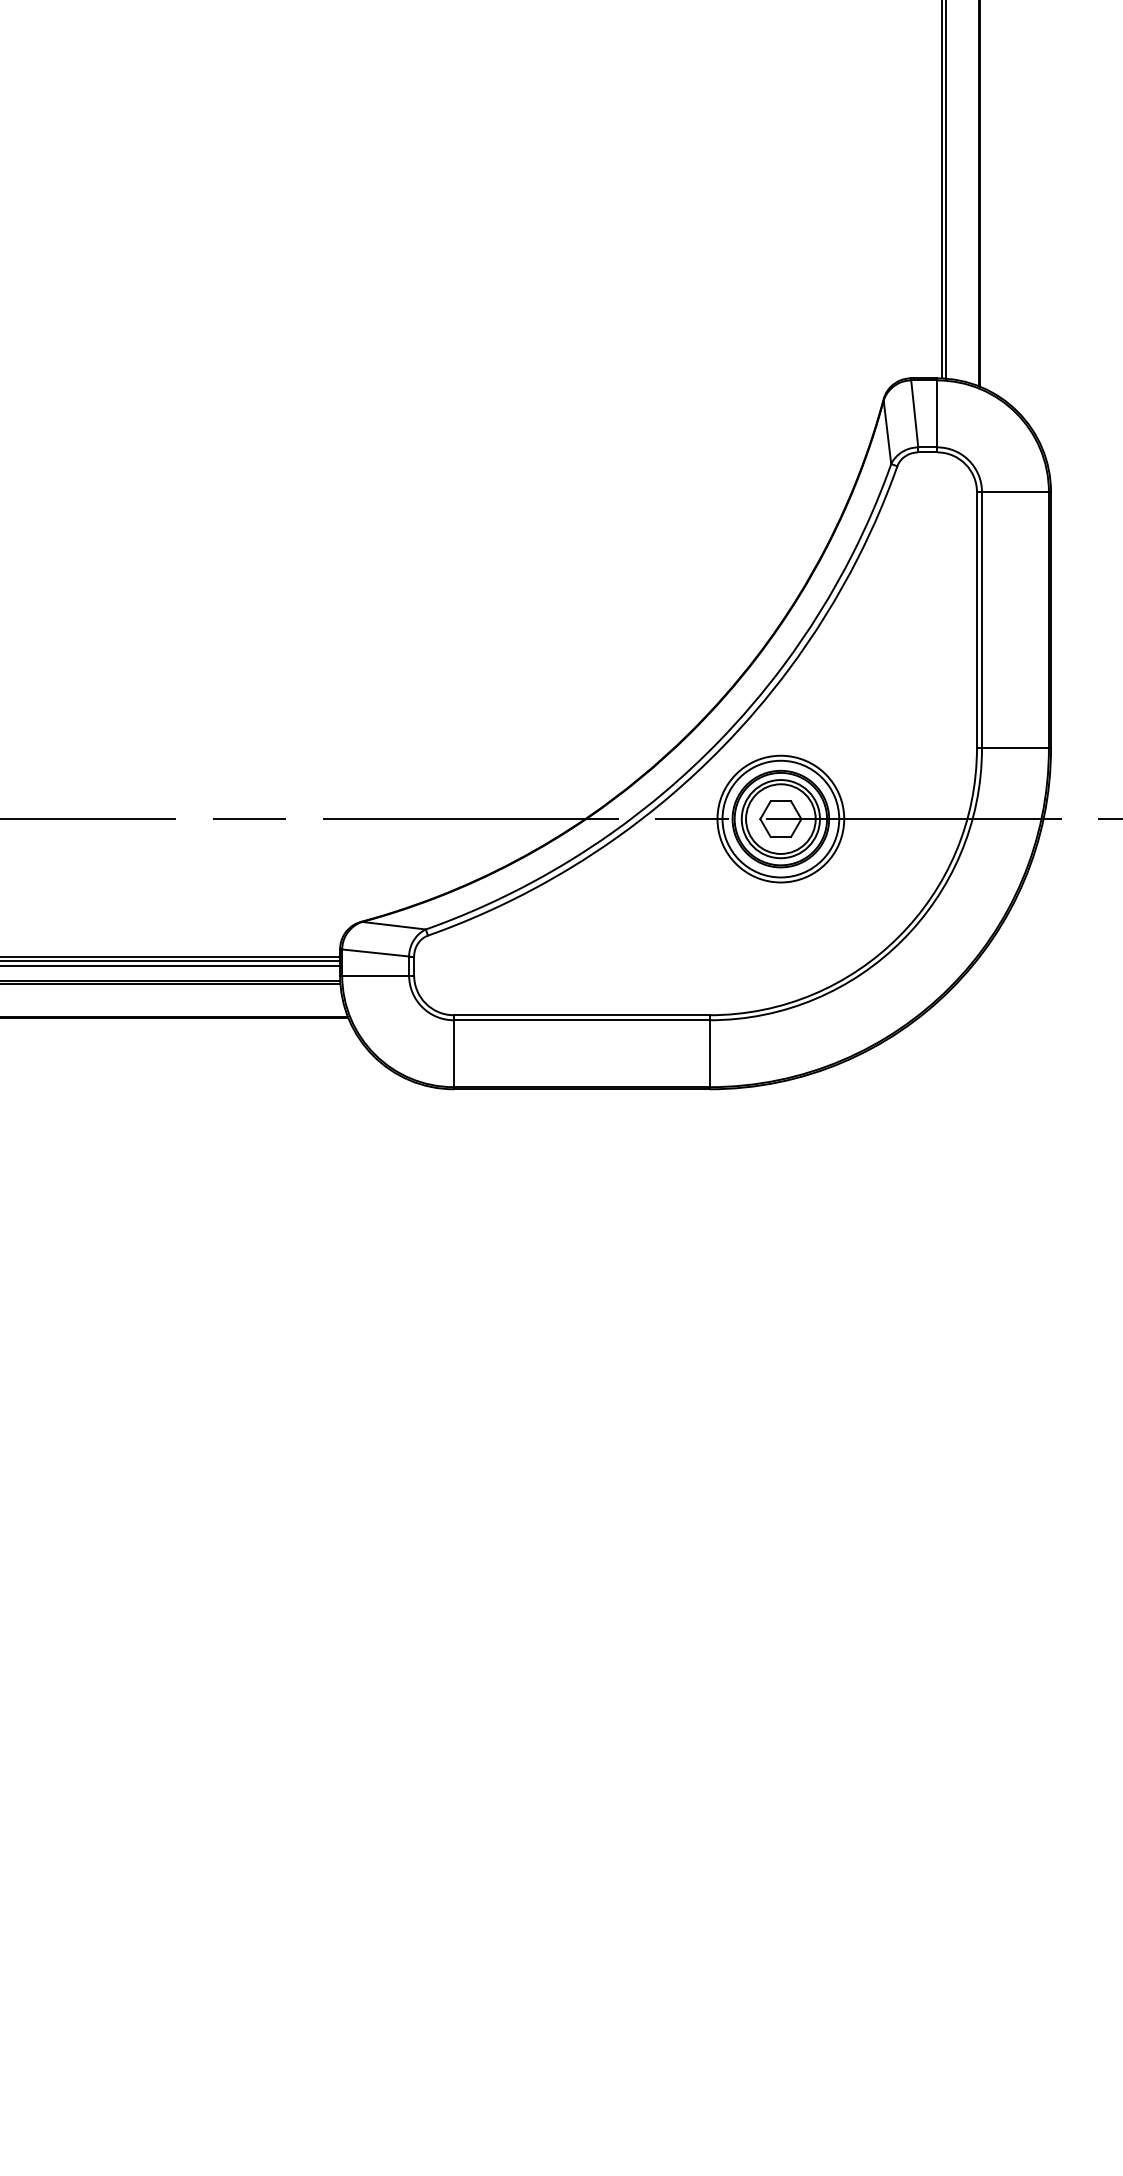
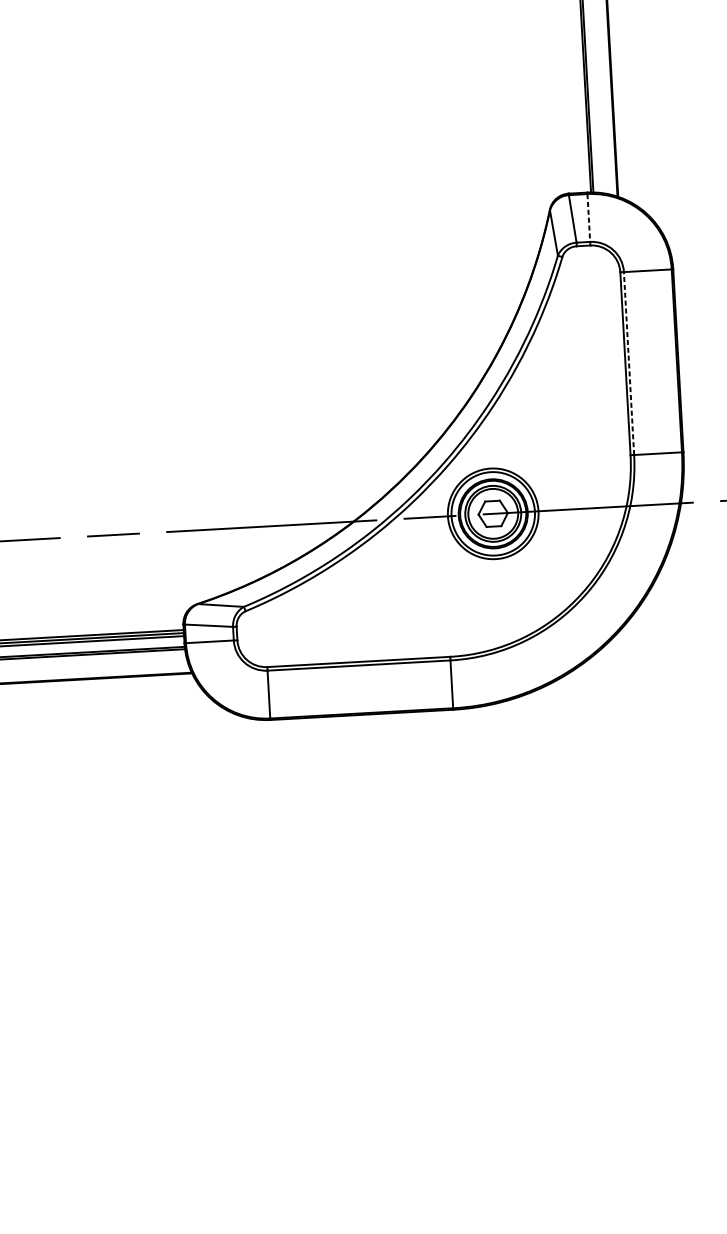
line: (937, 414) -> (589, 218), solid -> dashed
line: (982, 620) -> (629, 363), solid -> dashed

